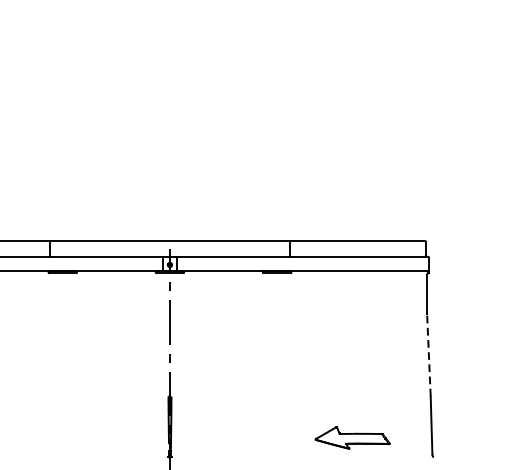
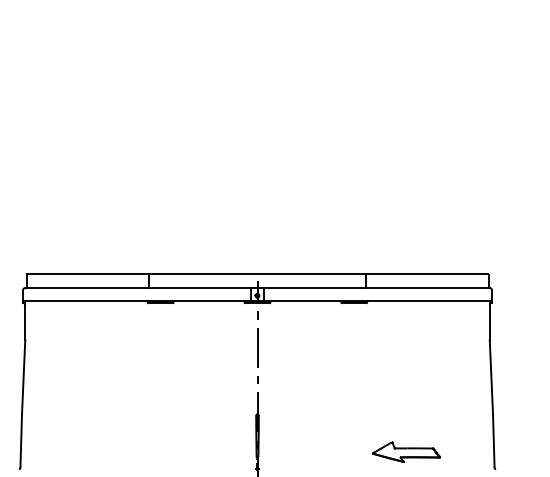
line: (429, 355) -> (491, 377), dashed -> solid
part: (352, 437) -> (406, 451), moved

